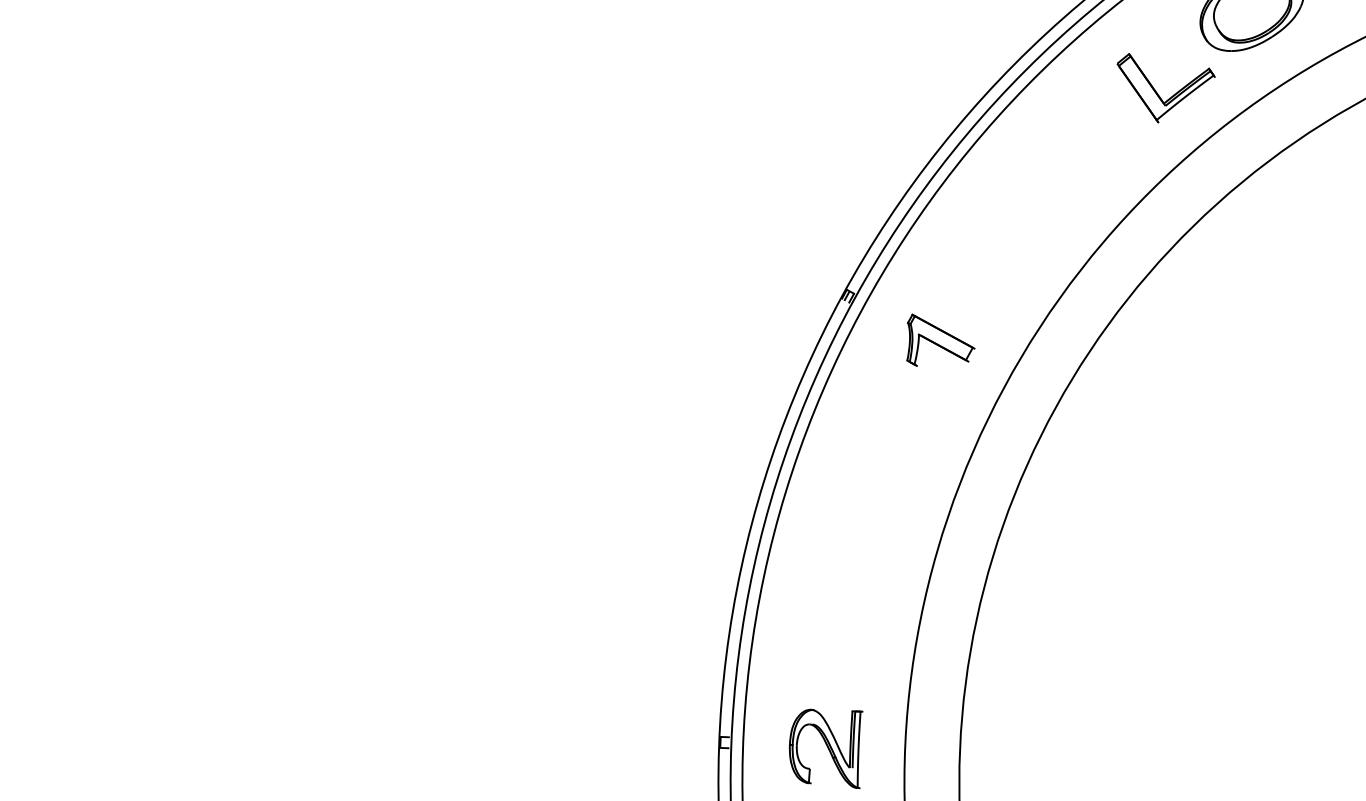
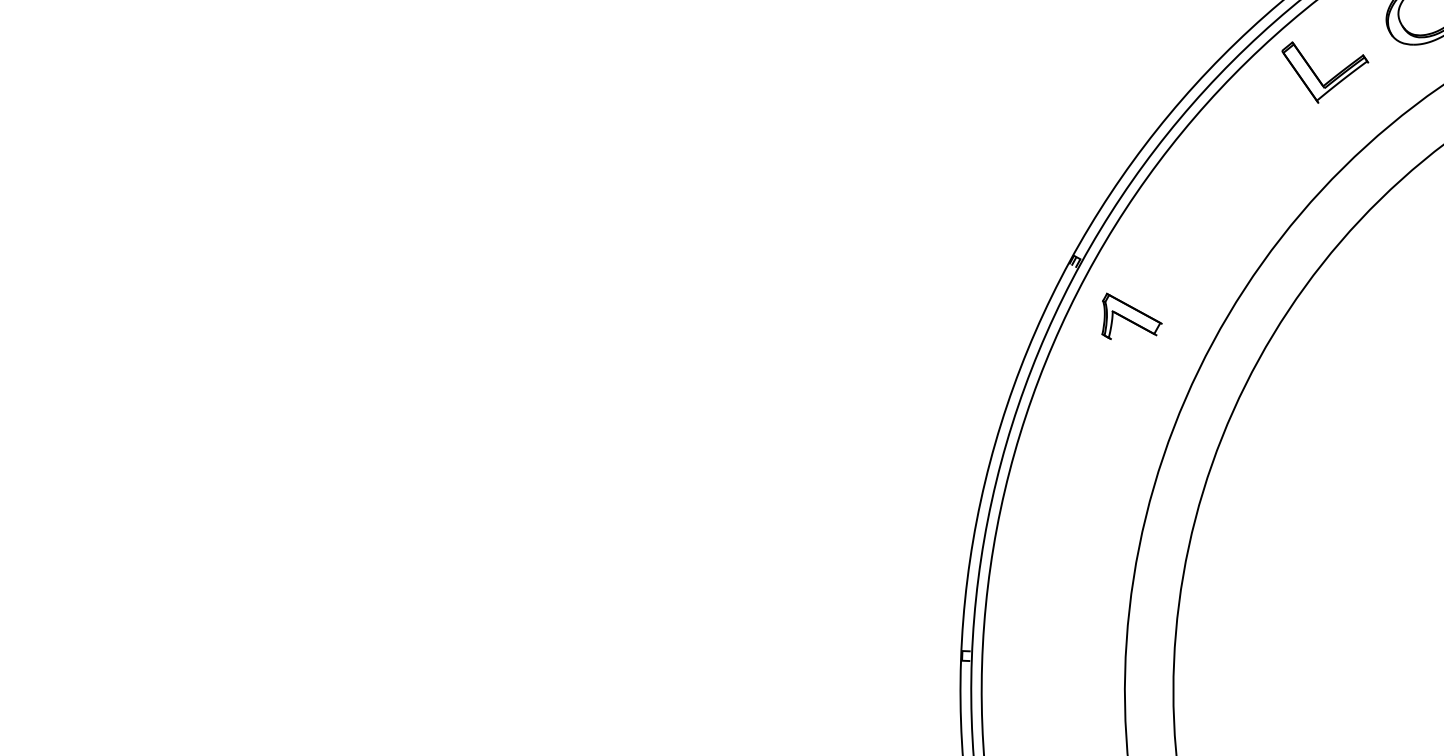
part: (1159, 94) -> (1319, 78), moved
part: (940, 339) -> (1131, 315), moved
part: (825, 748) -> (1055, 661), removed

